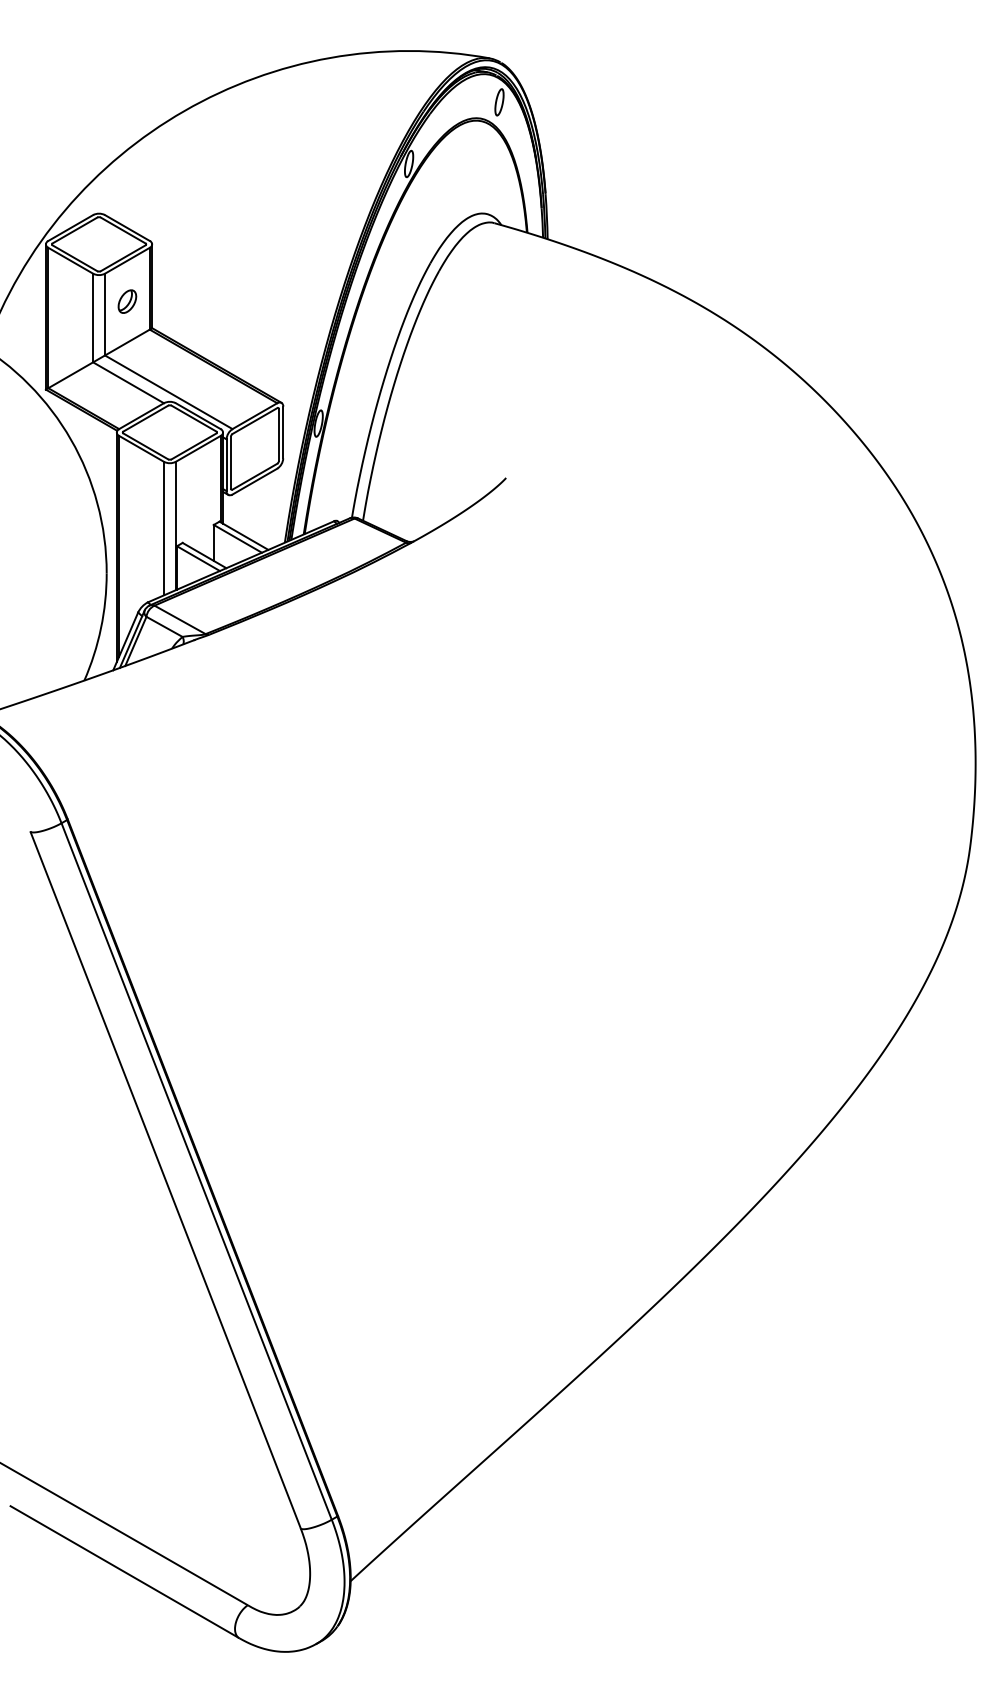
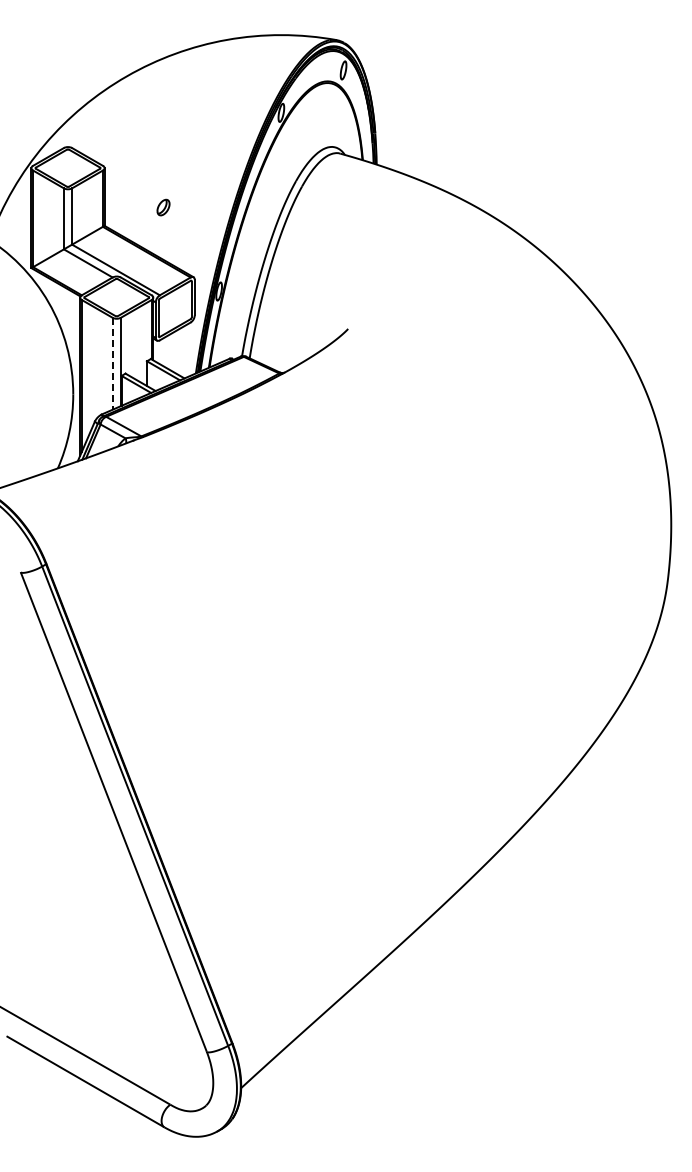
part: (127, 301) -> (163, 207), moved
line: (163, 528) -> (112, 363), solid -> dashed

